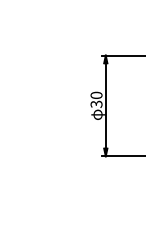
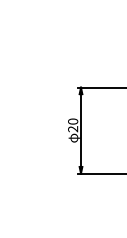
text: (96, 104) -> (73, 129), 30 -> 20

